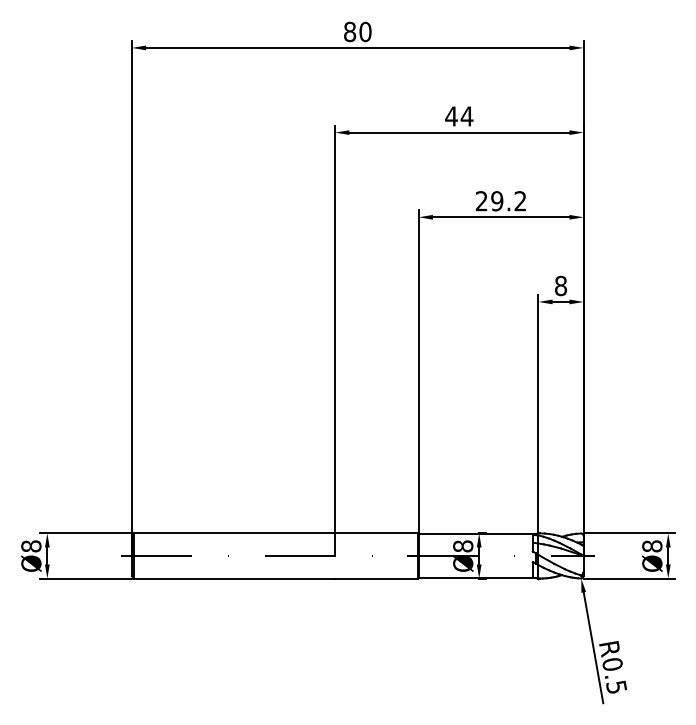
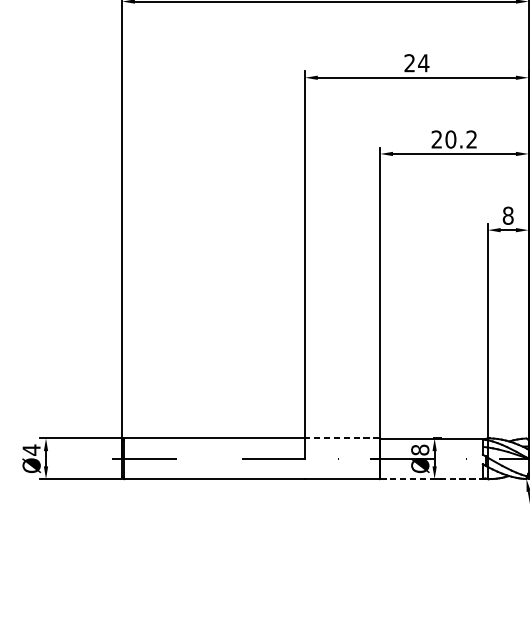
text: (451, 116) -> (409, 63), 44 -> 24
text: (497, 201) -> (451, 139), 29.2 -> 20.2
line: (376, 533) -> (342, 438), solid -> dashed
text: (31, 546) -> (31, 450), Ø8 -> Ø4
line: (477, 578) -> (433, 479), solid -> dashed

